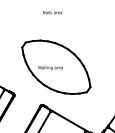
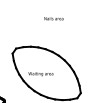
text: (52, 12) -> (53, 18), moved

